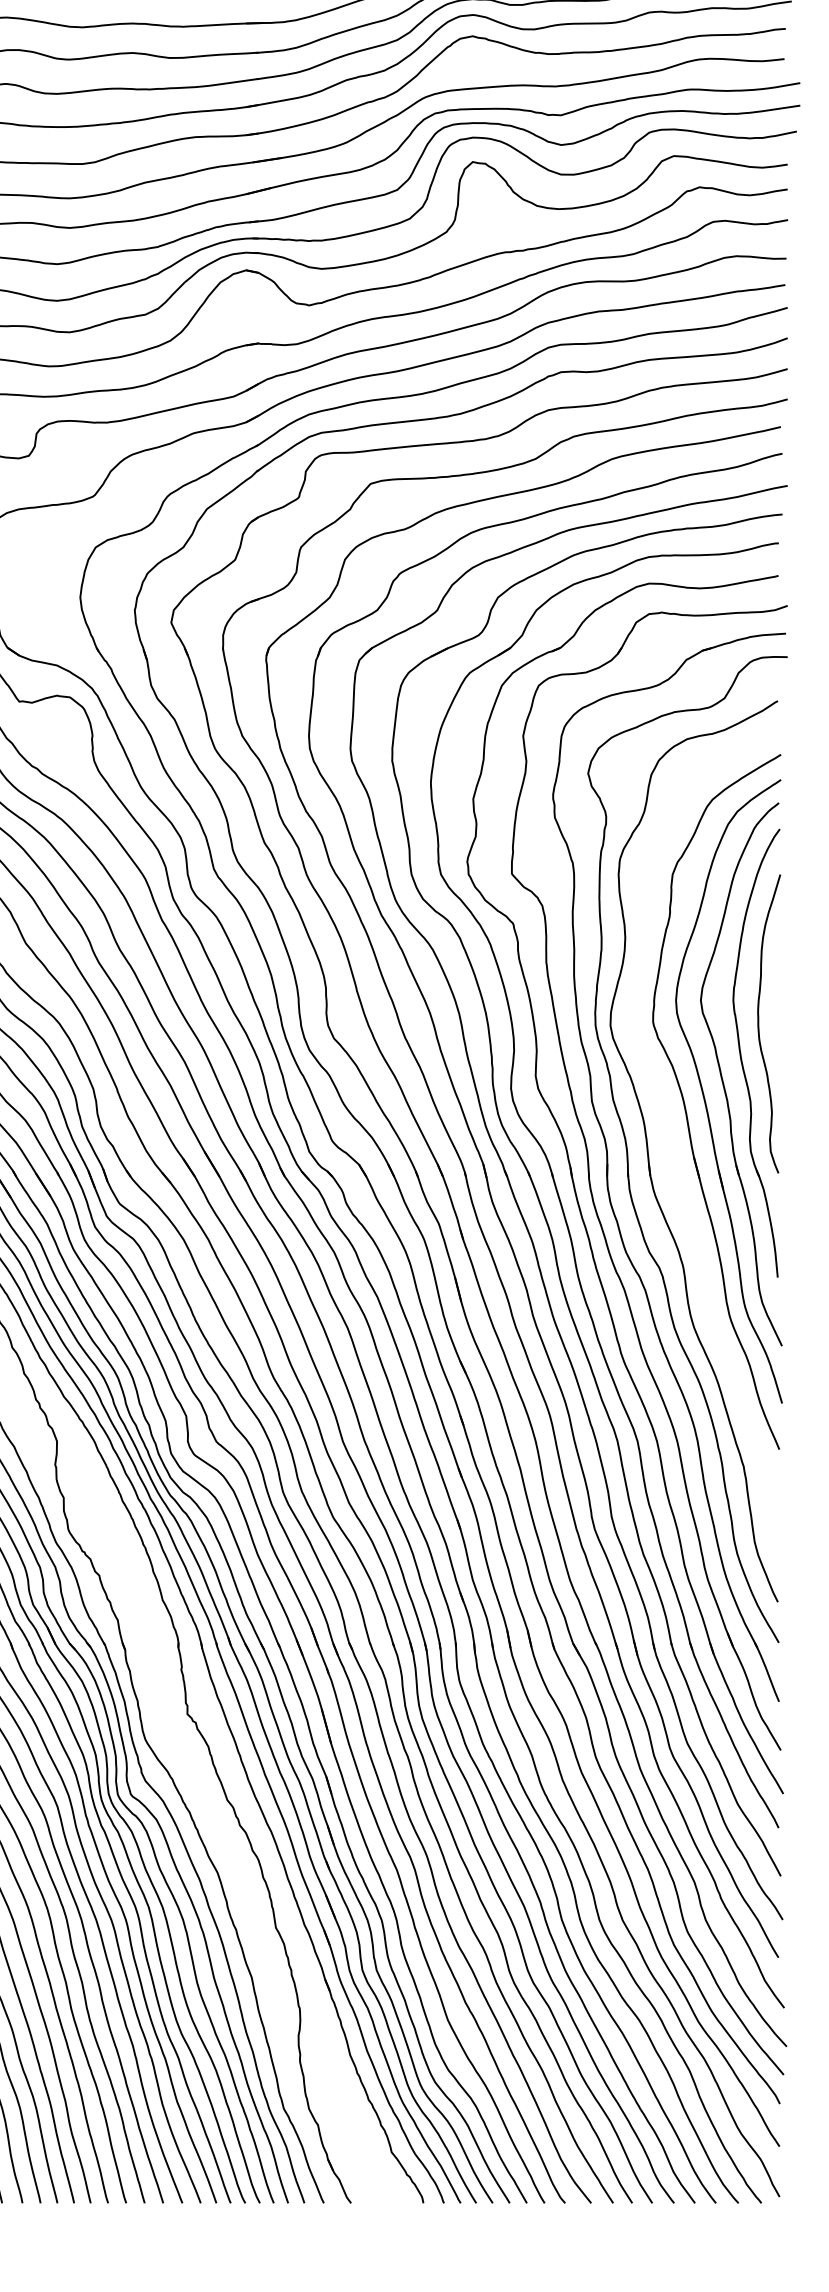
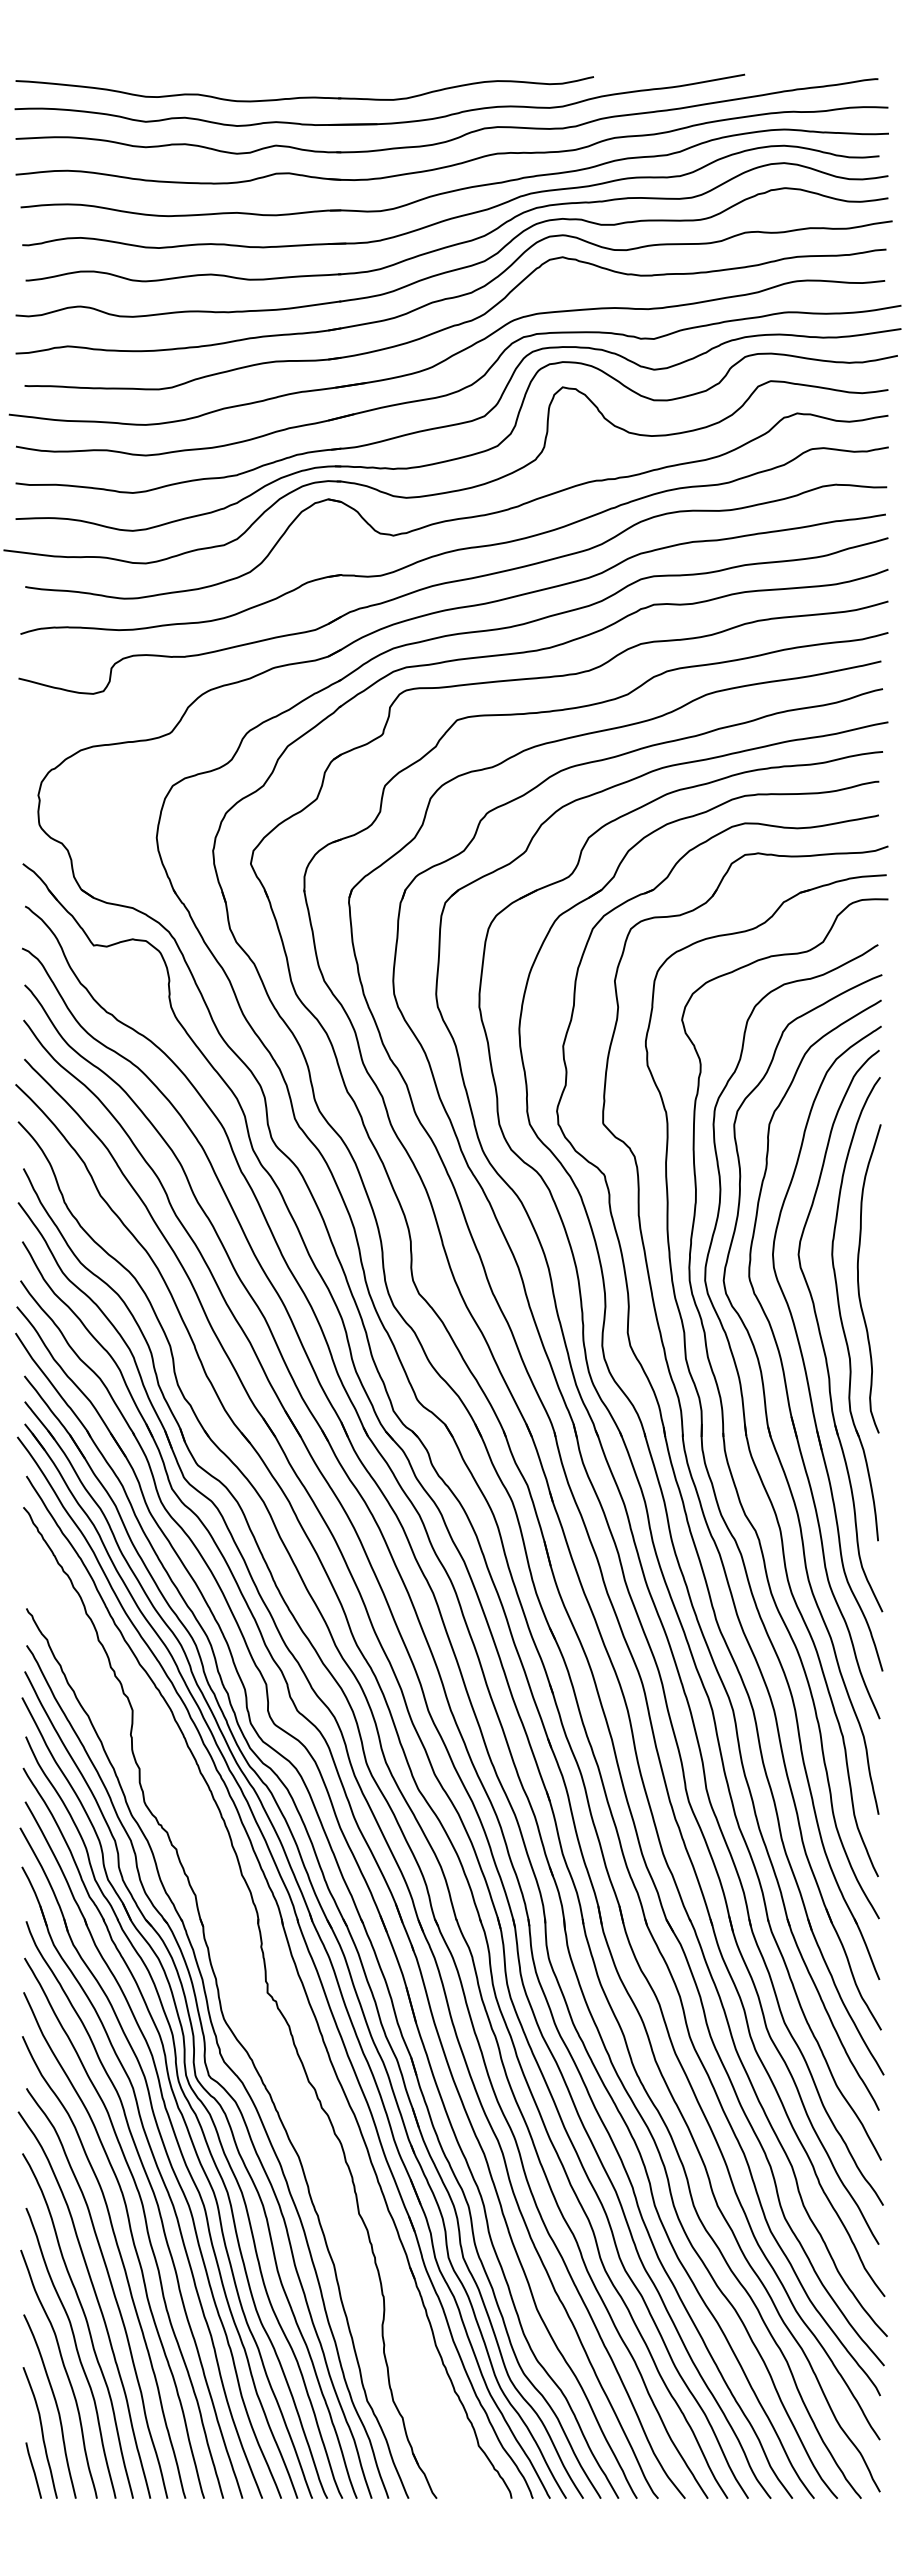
part: (668, 1135) -> (765, 1394), added

